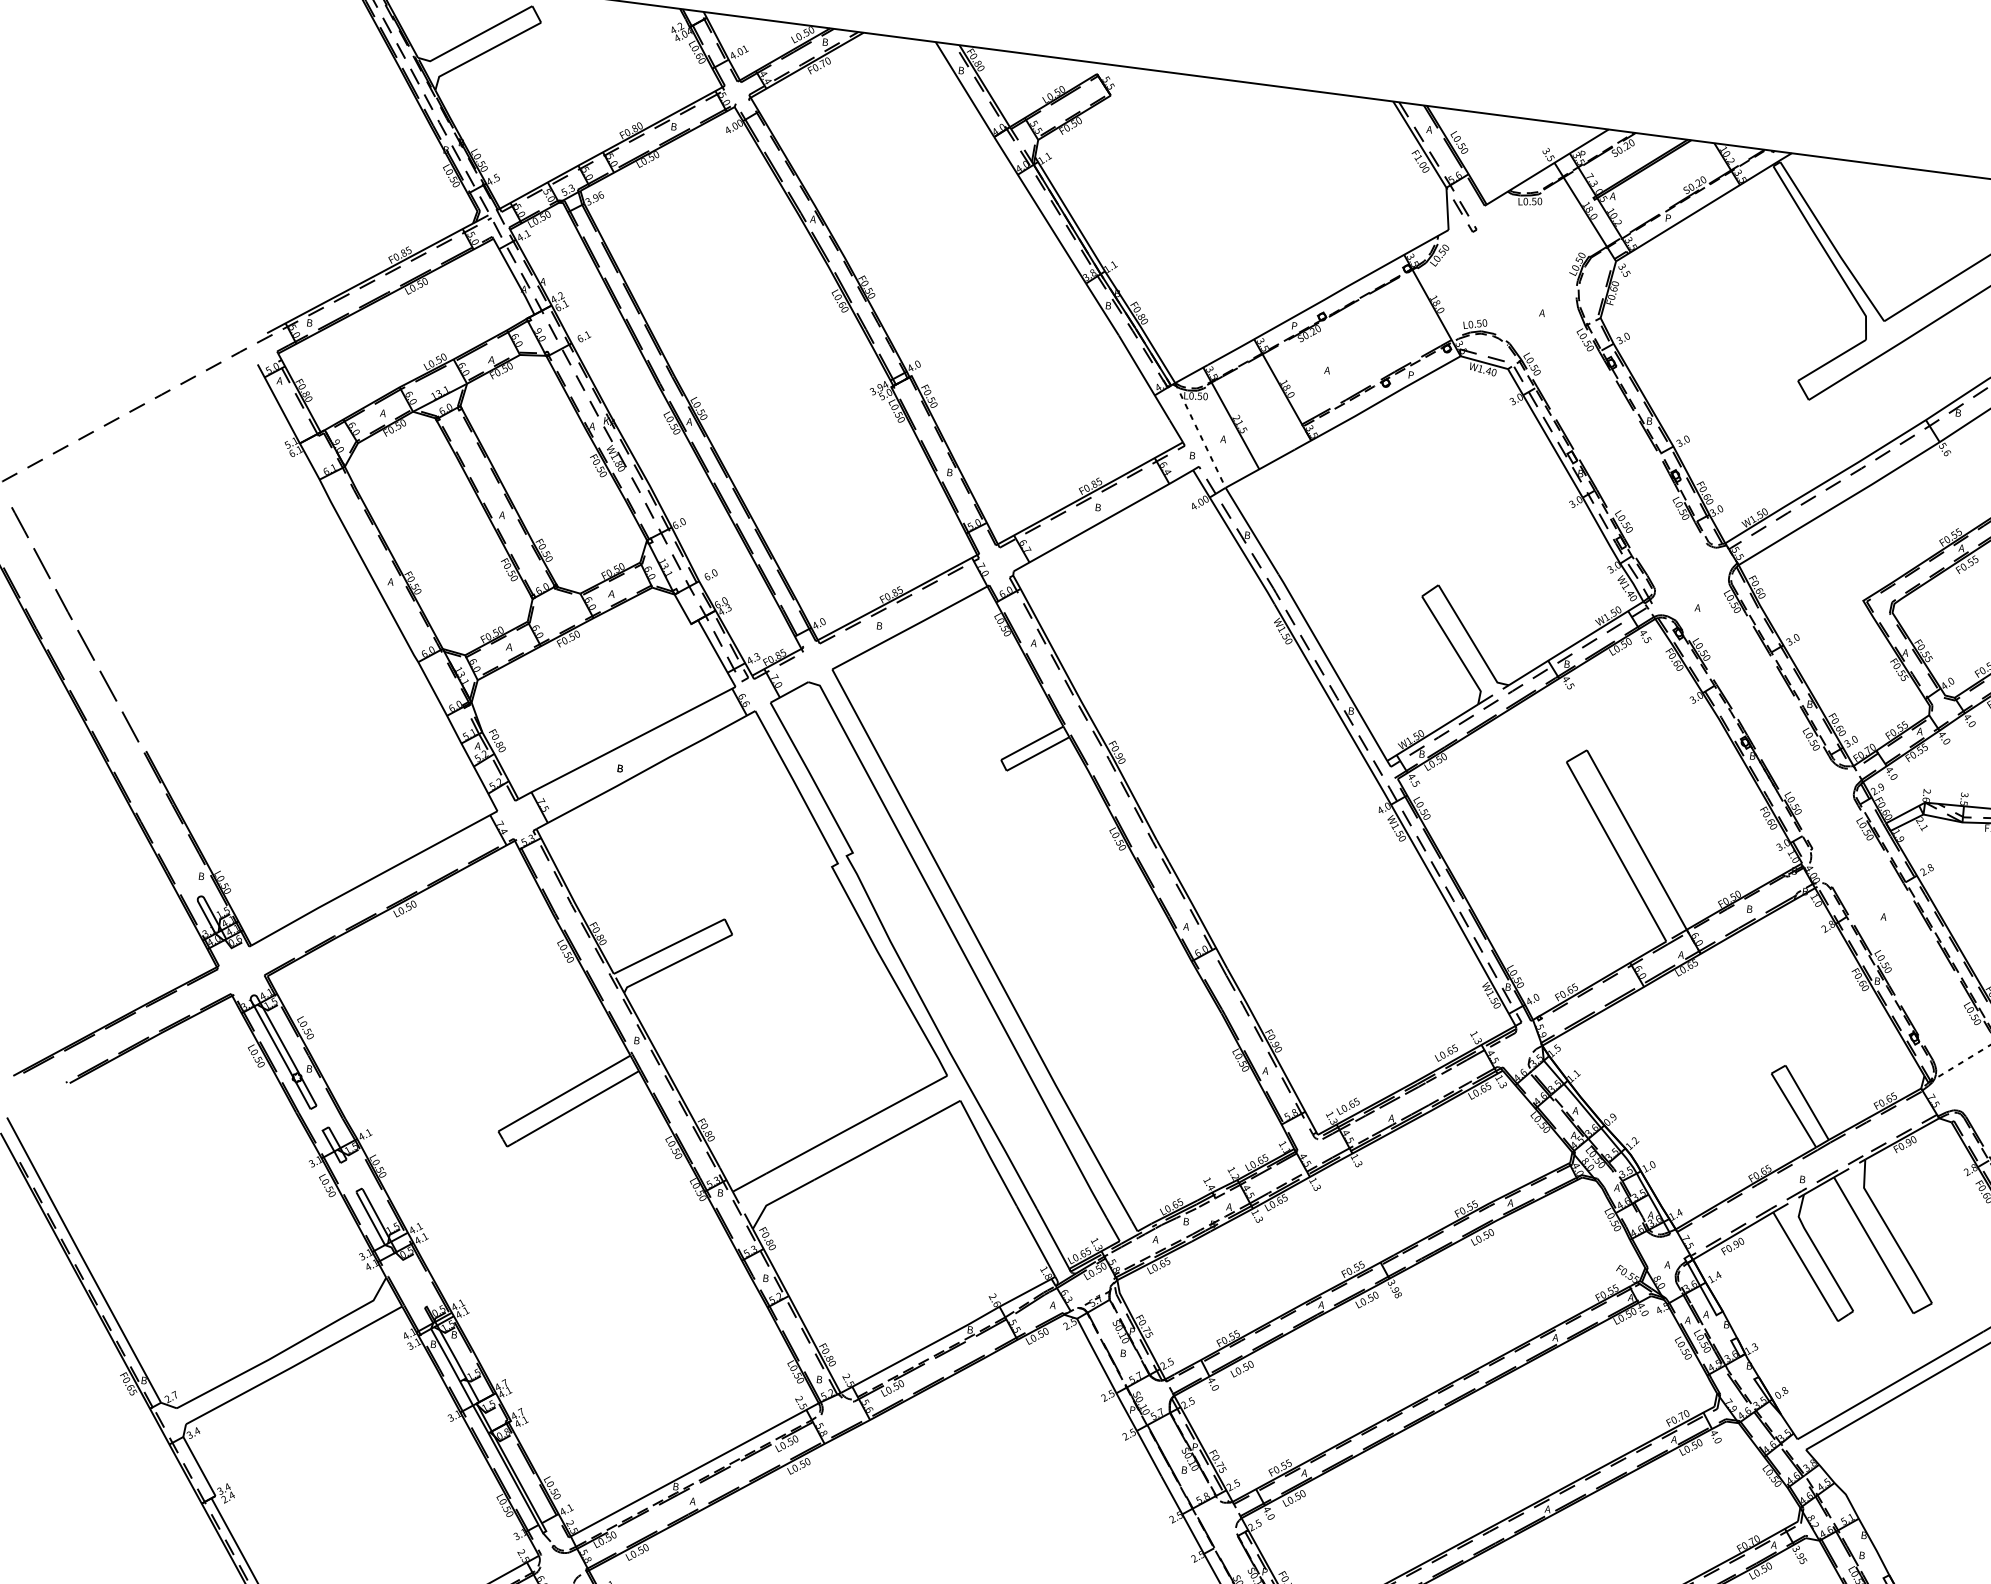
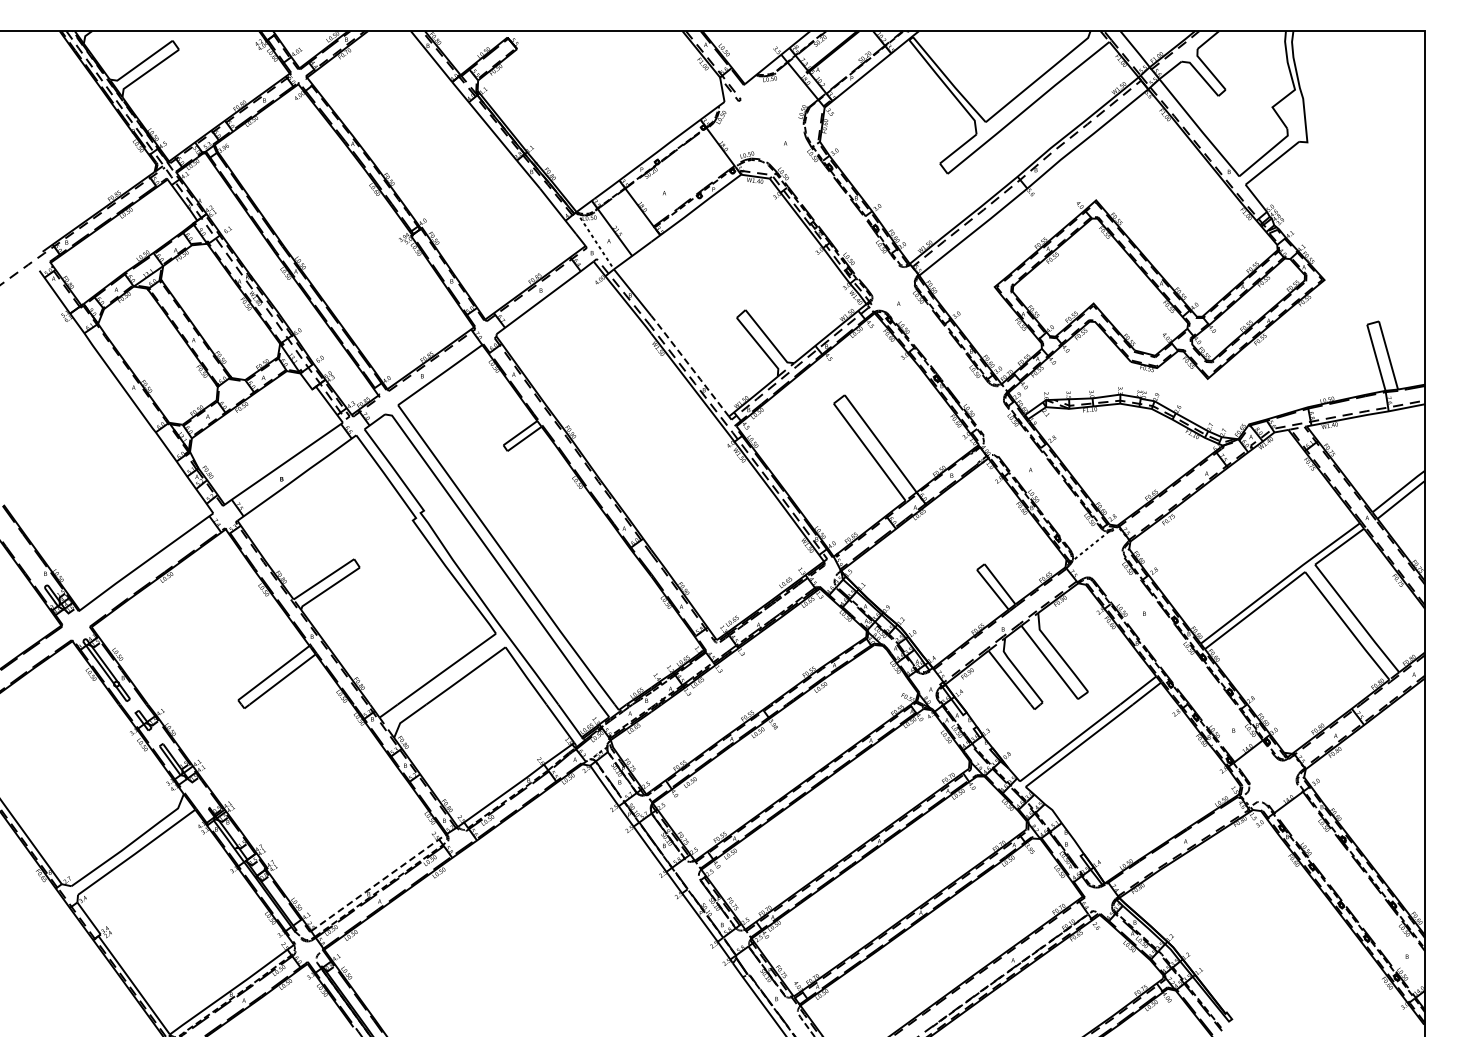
line: (1333, 668) -> (690, 366), solid -> dashed
line: (694, 1469) -> (378, 882), solid -> dashed

